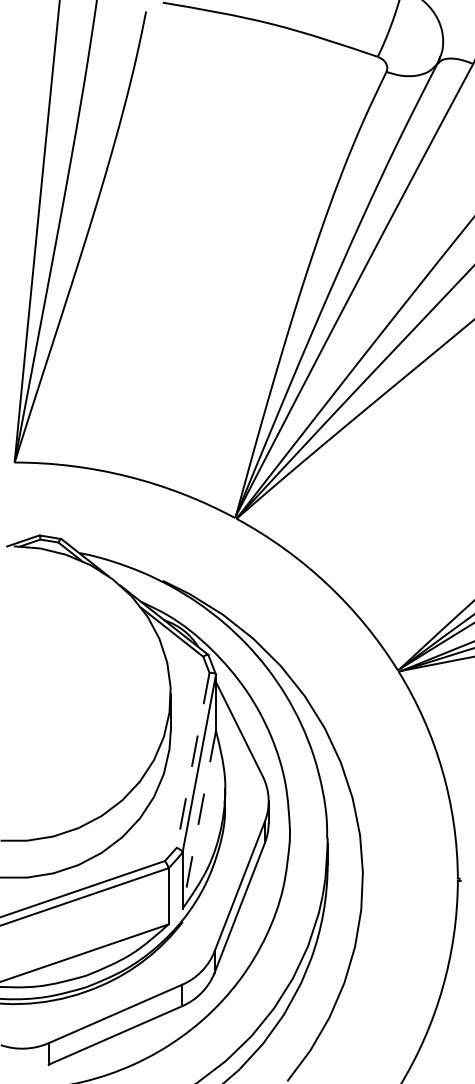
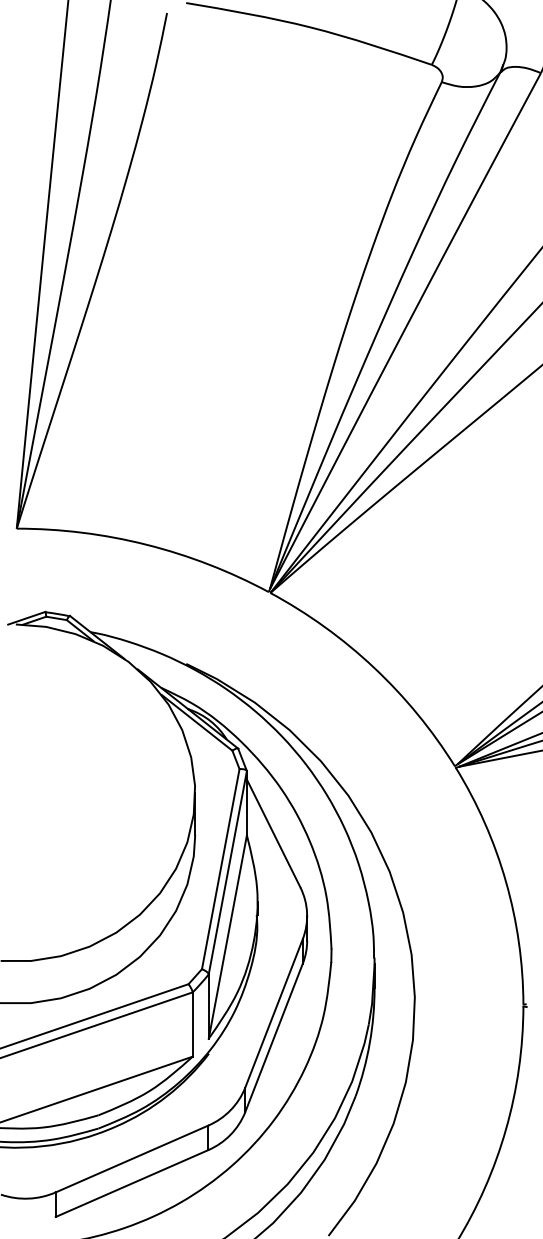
line: (192, 760) -> (220, 869), dashed -> solid
line: (199, 820) -> (227, 937), dashed -> solid

